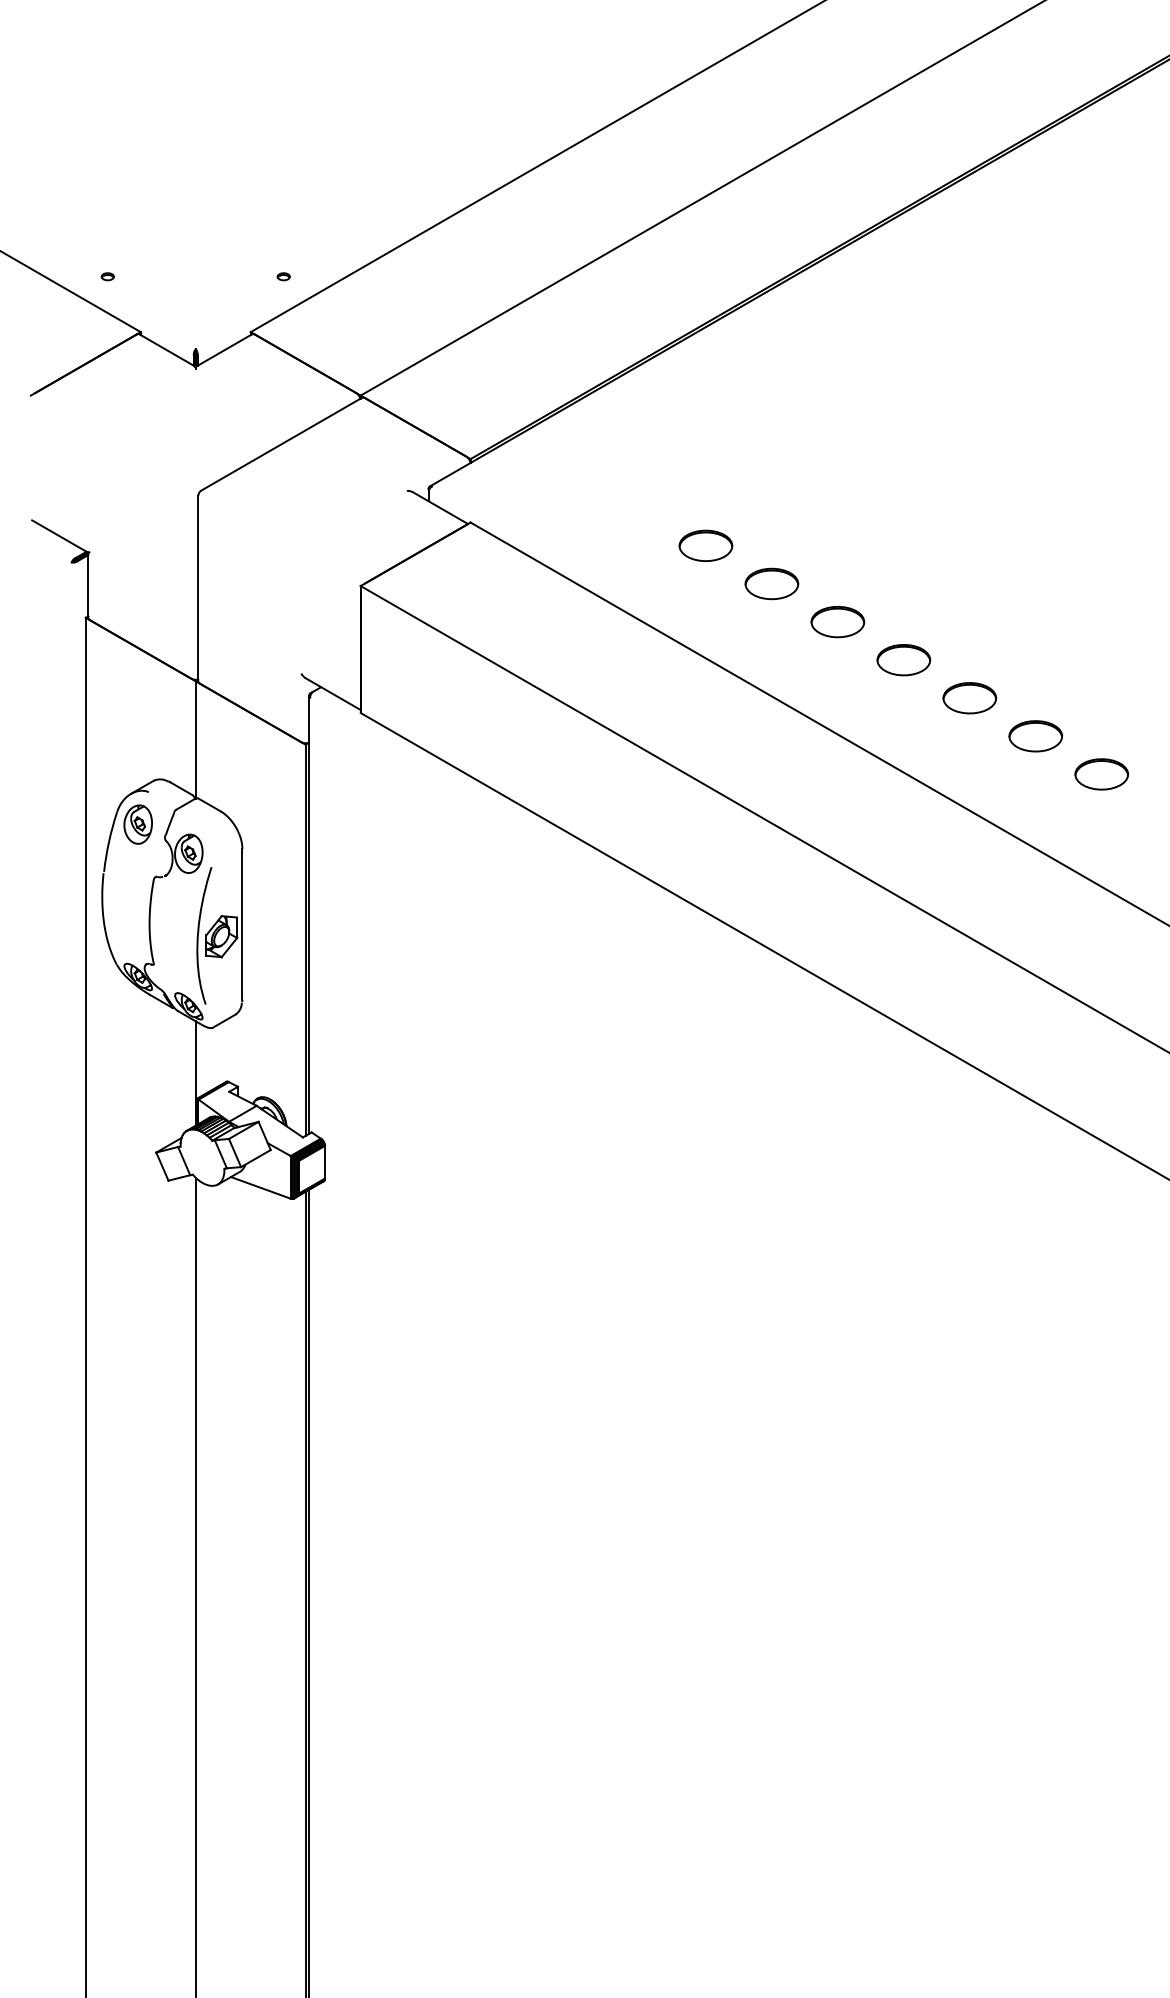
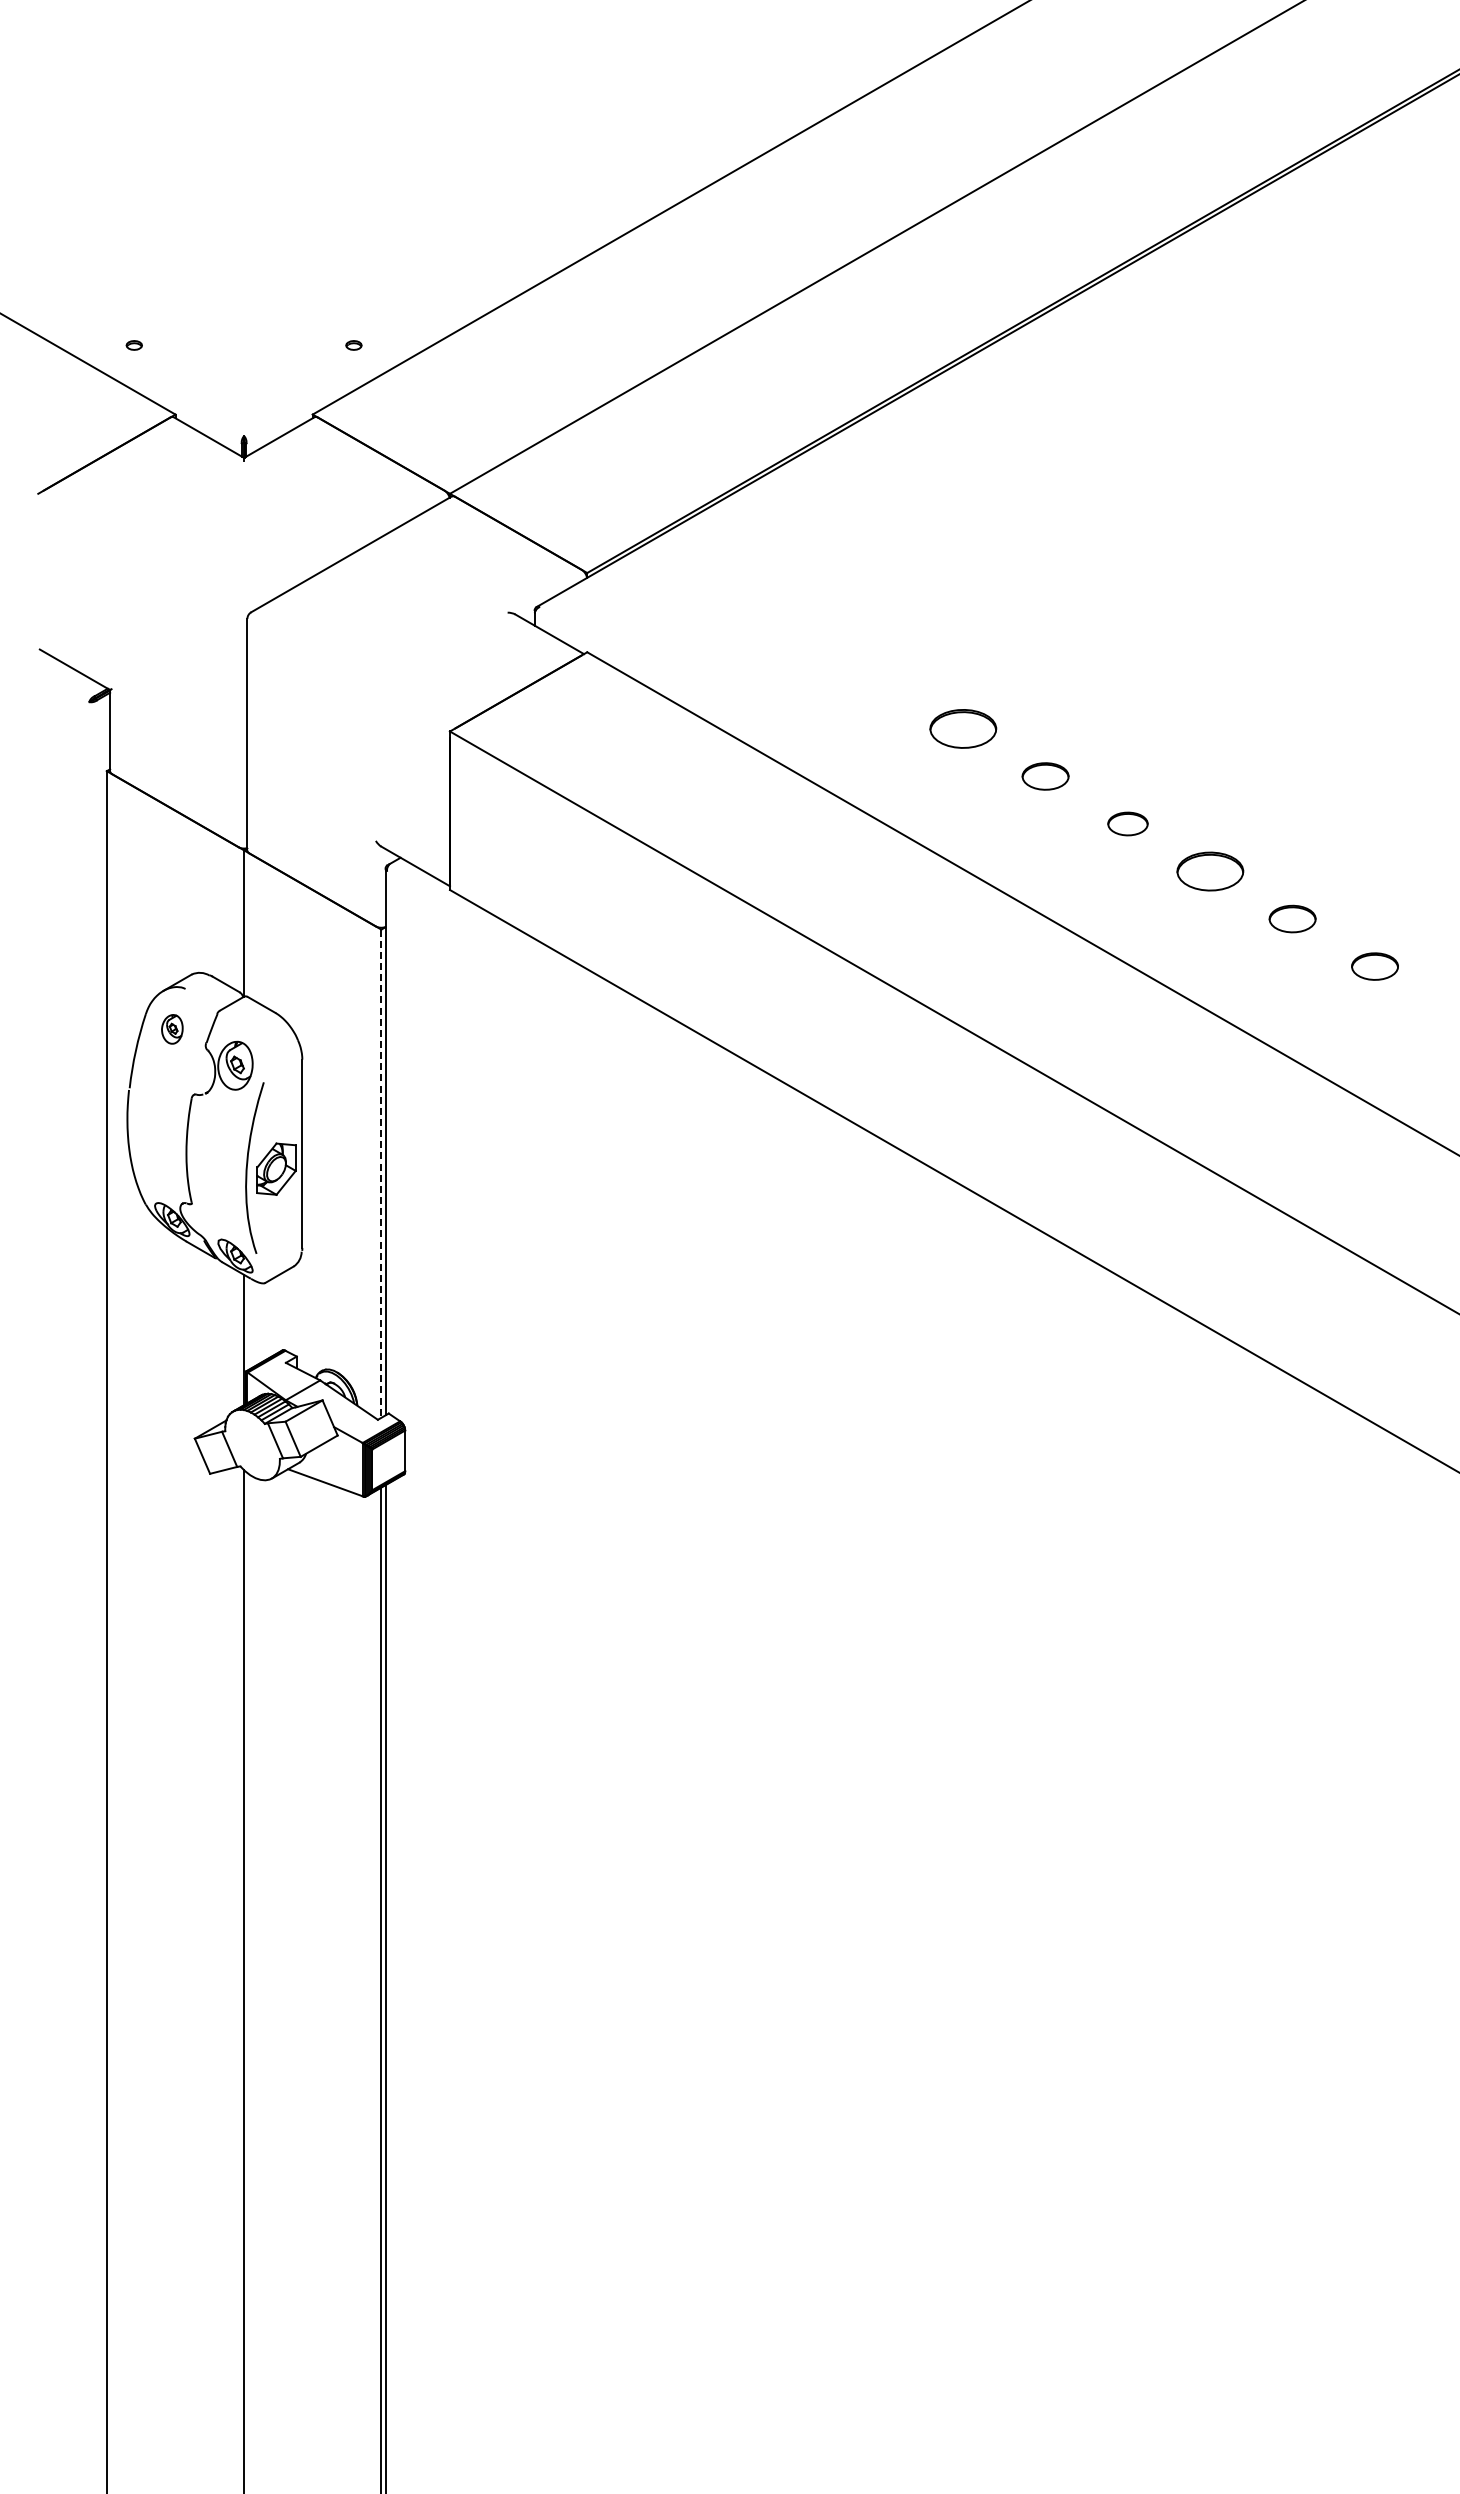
part: (705, 545) -> (880, 681), removed
part: (837, 622) -> (1045, 776), size x0.7
part: (903, 659) -> (1127, 823), size x0.6
part: (1035, 735) -> (1292, 918), size x0.7
part: (1101, 774) -> (1374, 966), size x0.7
part: (138, 824) -> (172, 1029), size x0.6
line: (305, 940) -> (381, 1174), solid -> dashed

